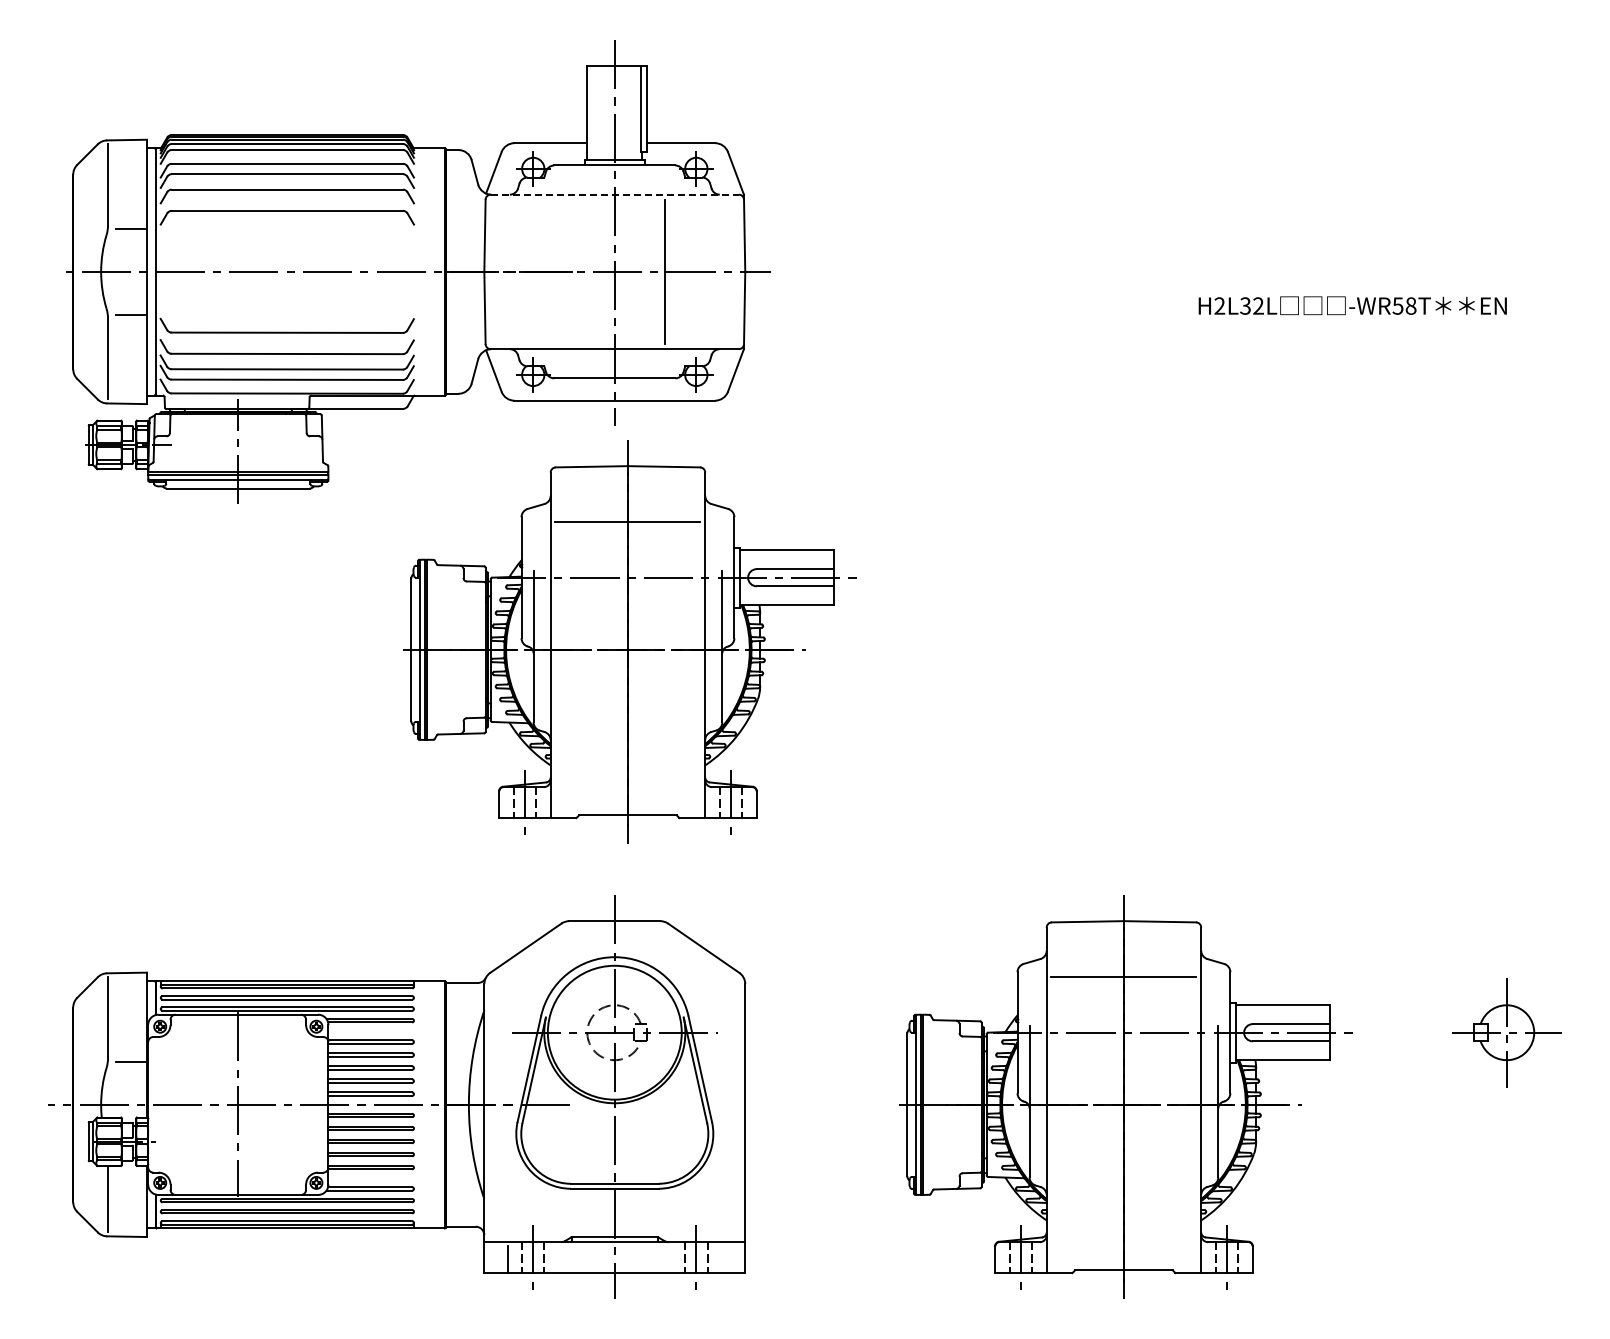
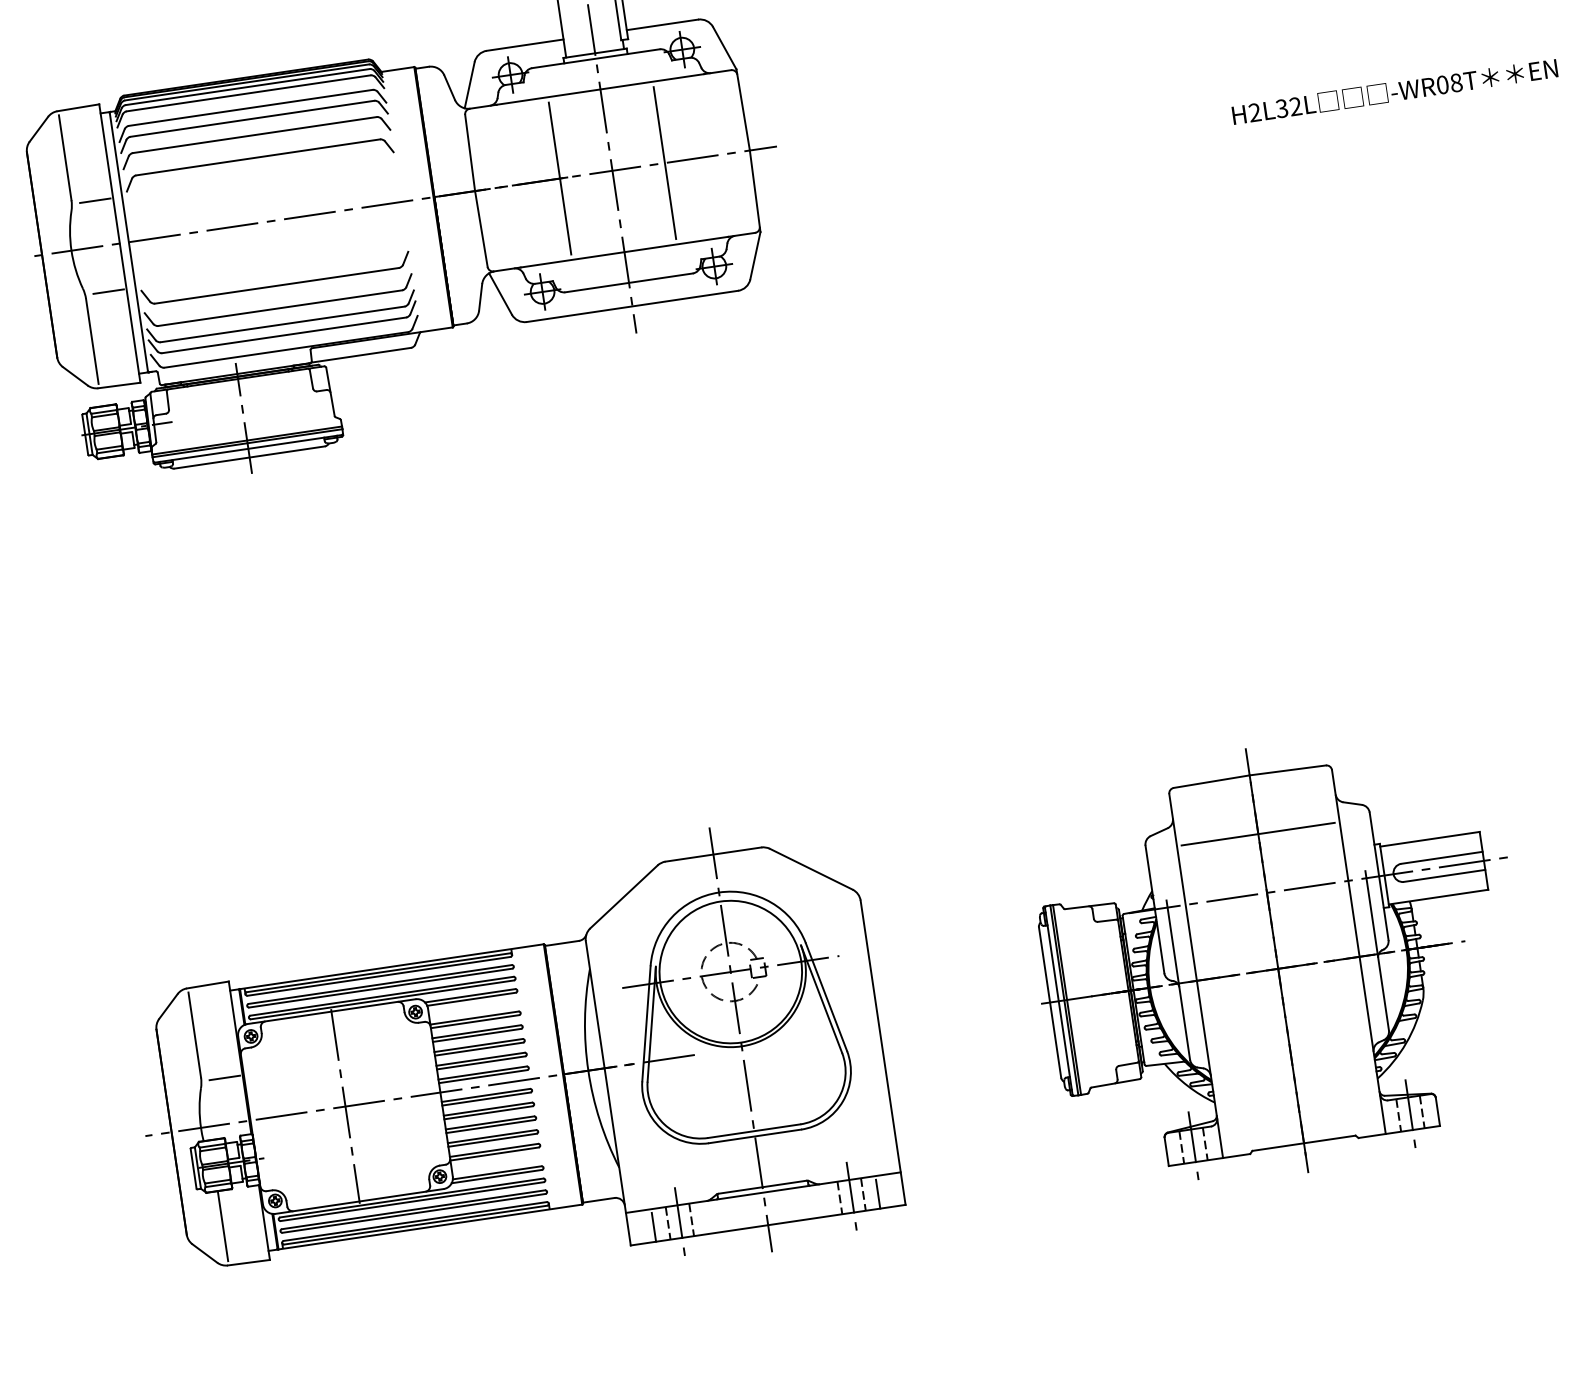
line: (615, 194) -> (601, 89), dashed -> solid
line: (565, 271) -> (560, 178), added
text: (1397, 305) -> (1442, 84), -WR58T -> -WR08T
part: (629, 641) -> (685, 557), removed
line: (721, 1259) -> (878, 1194), added

